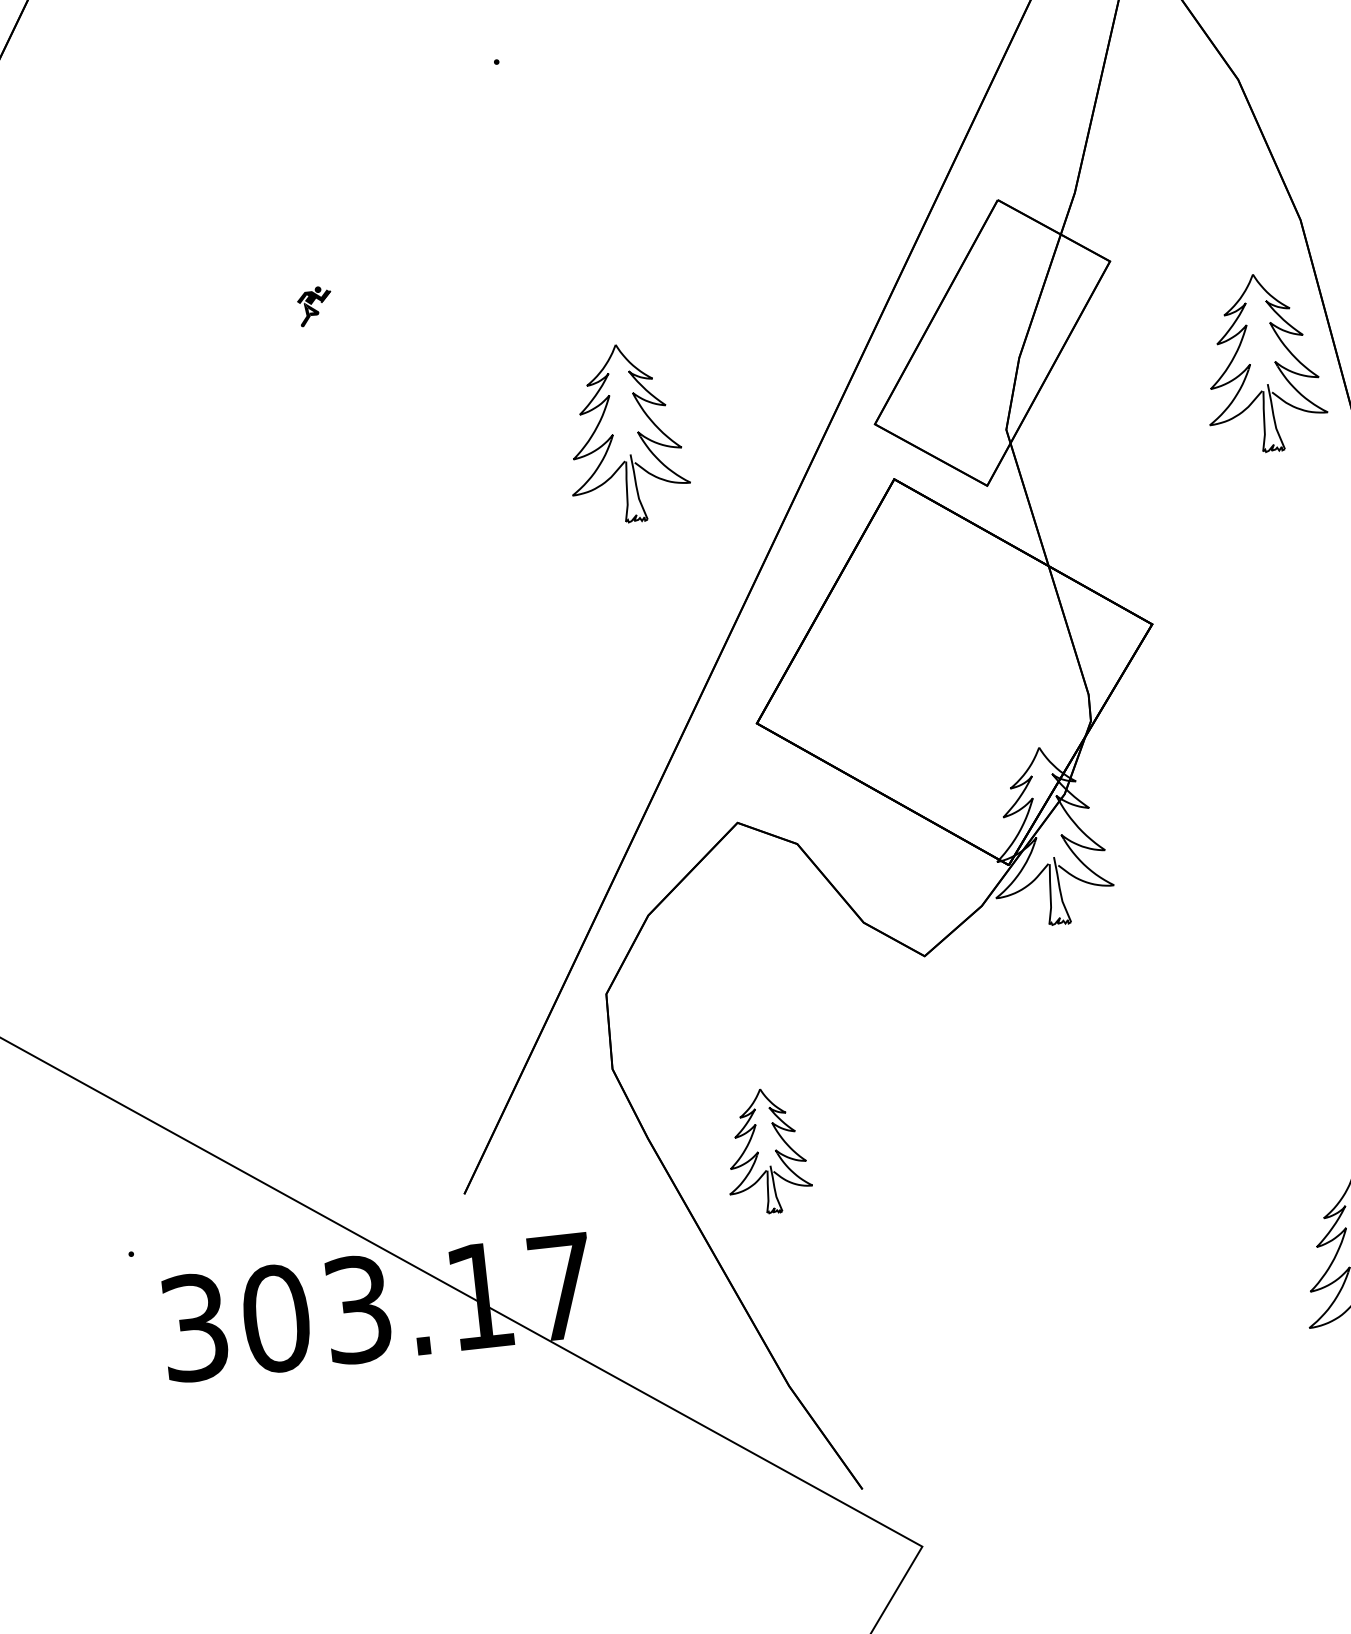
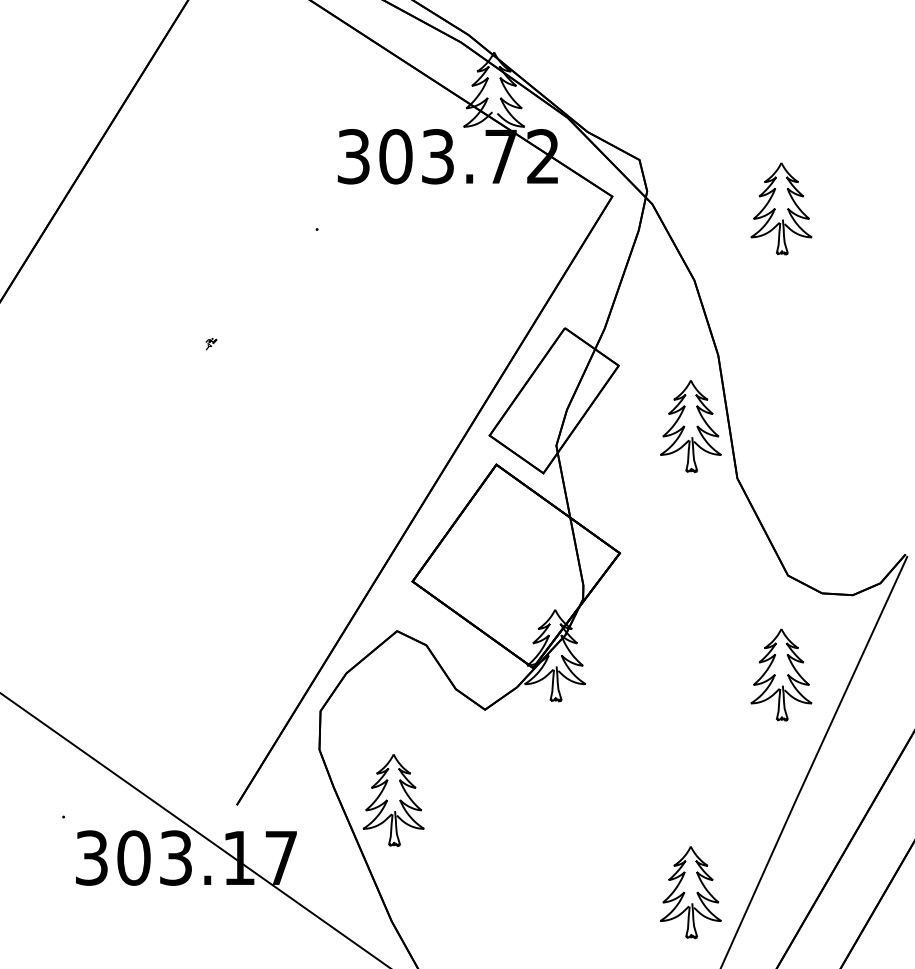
part: (316, 307) -> (211, 344), size x0.62
part: (624, 434) -> (361, 426), removed
part: (766, 1151) -> (393, 800), size x1.43

